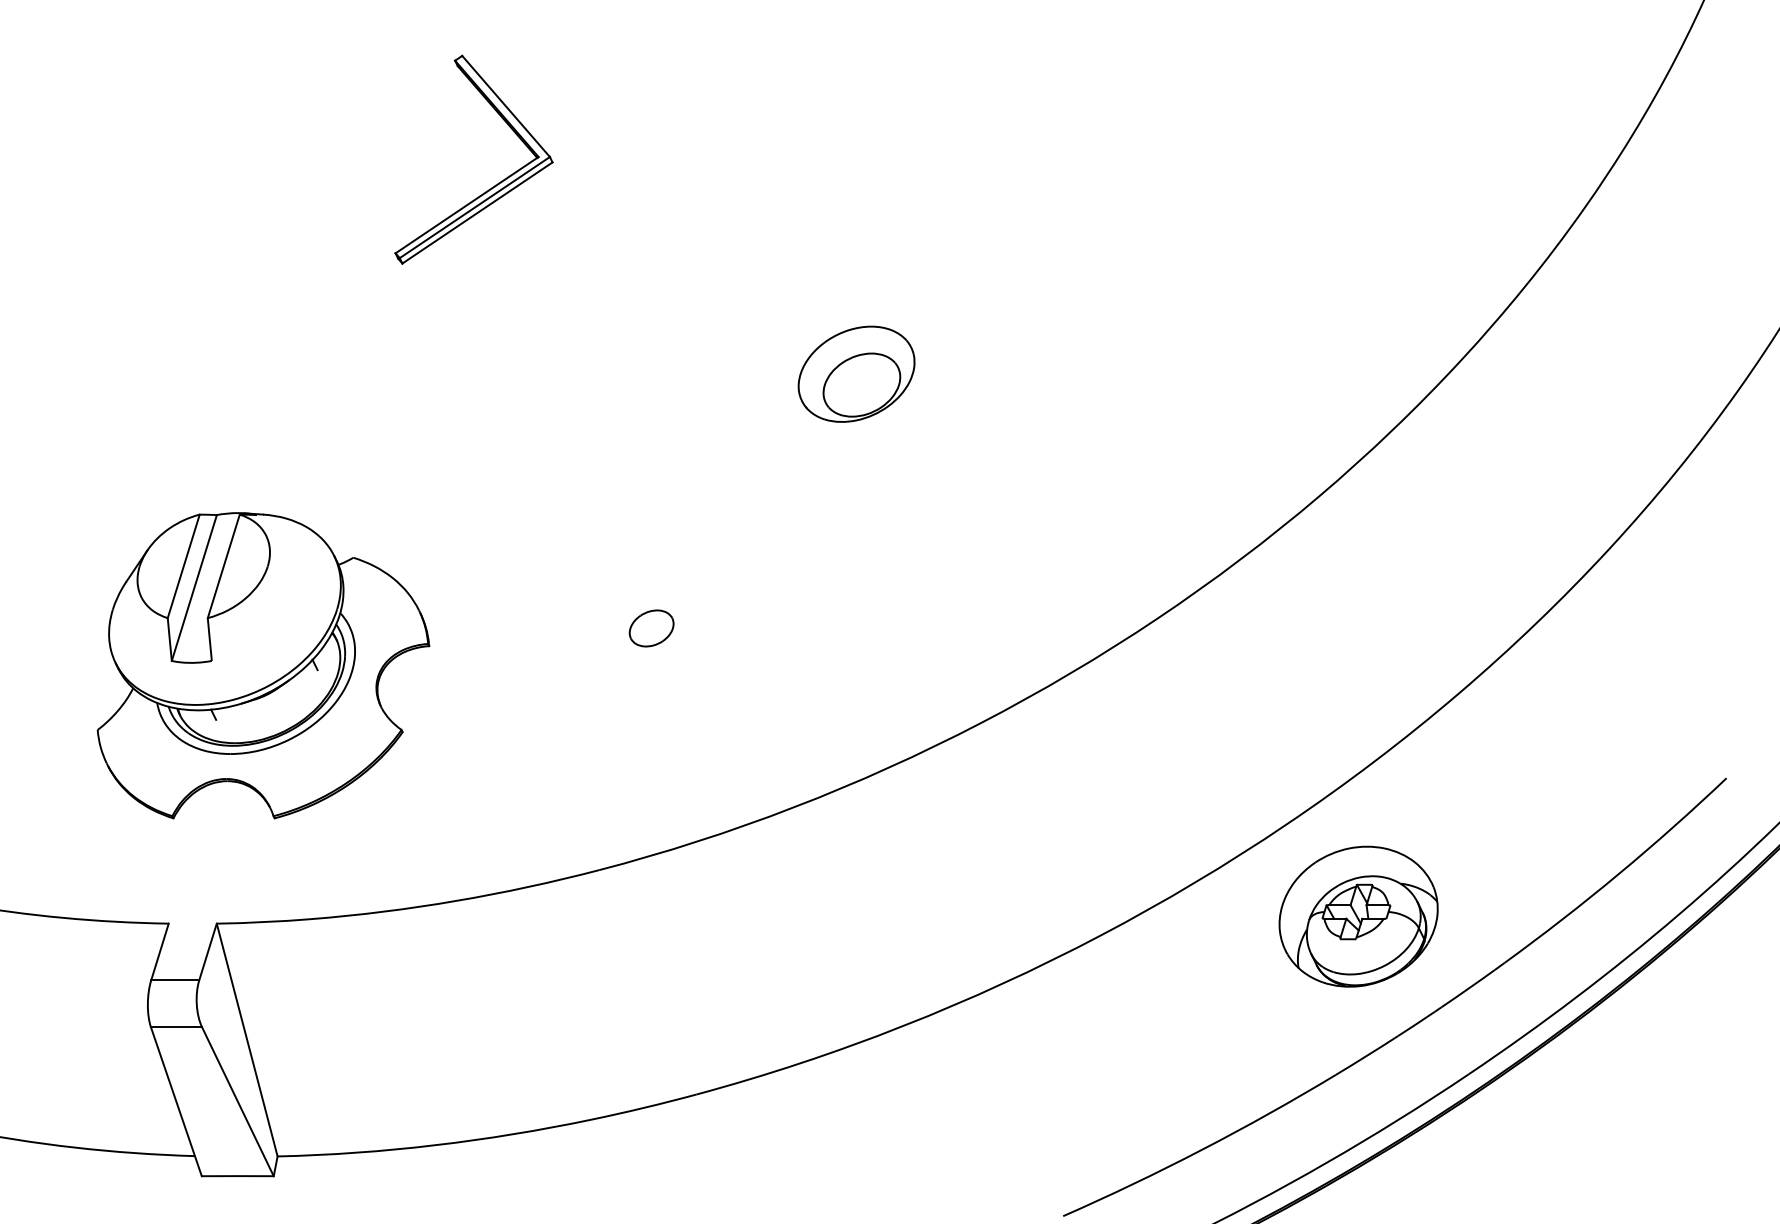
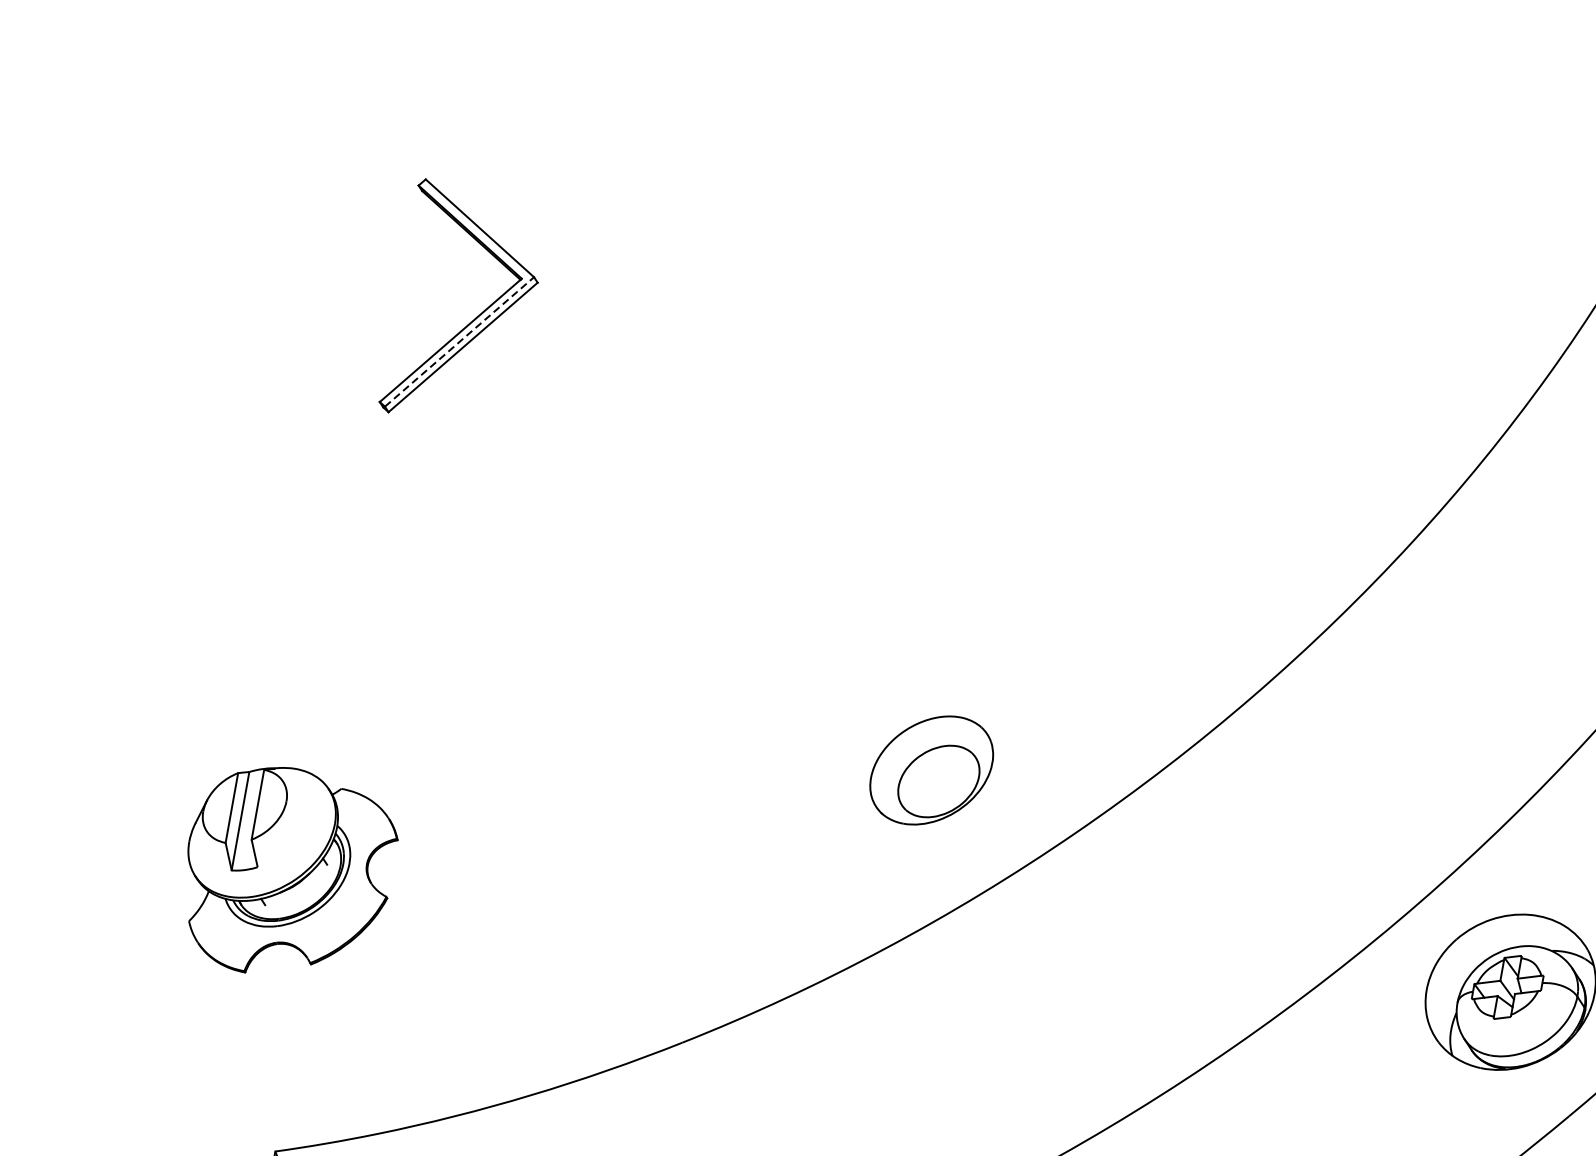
line: (474, 207) -> (459, 341), solid -> dashed
part: (856, 373) -> (931, 769), moved
part: (651, 628) -> (706, 774), removed
part: (263, 665) -> (291, 865), size x0.6

